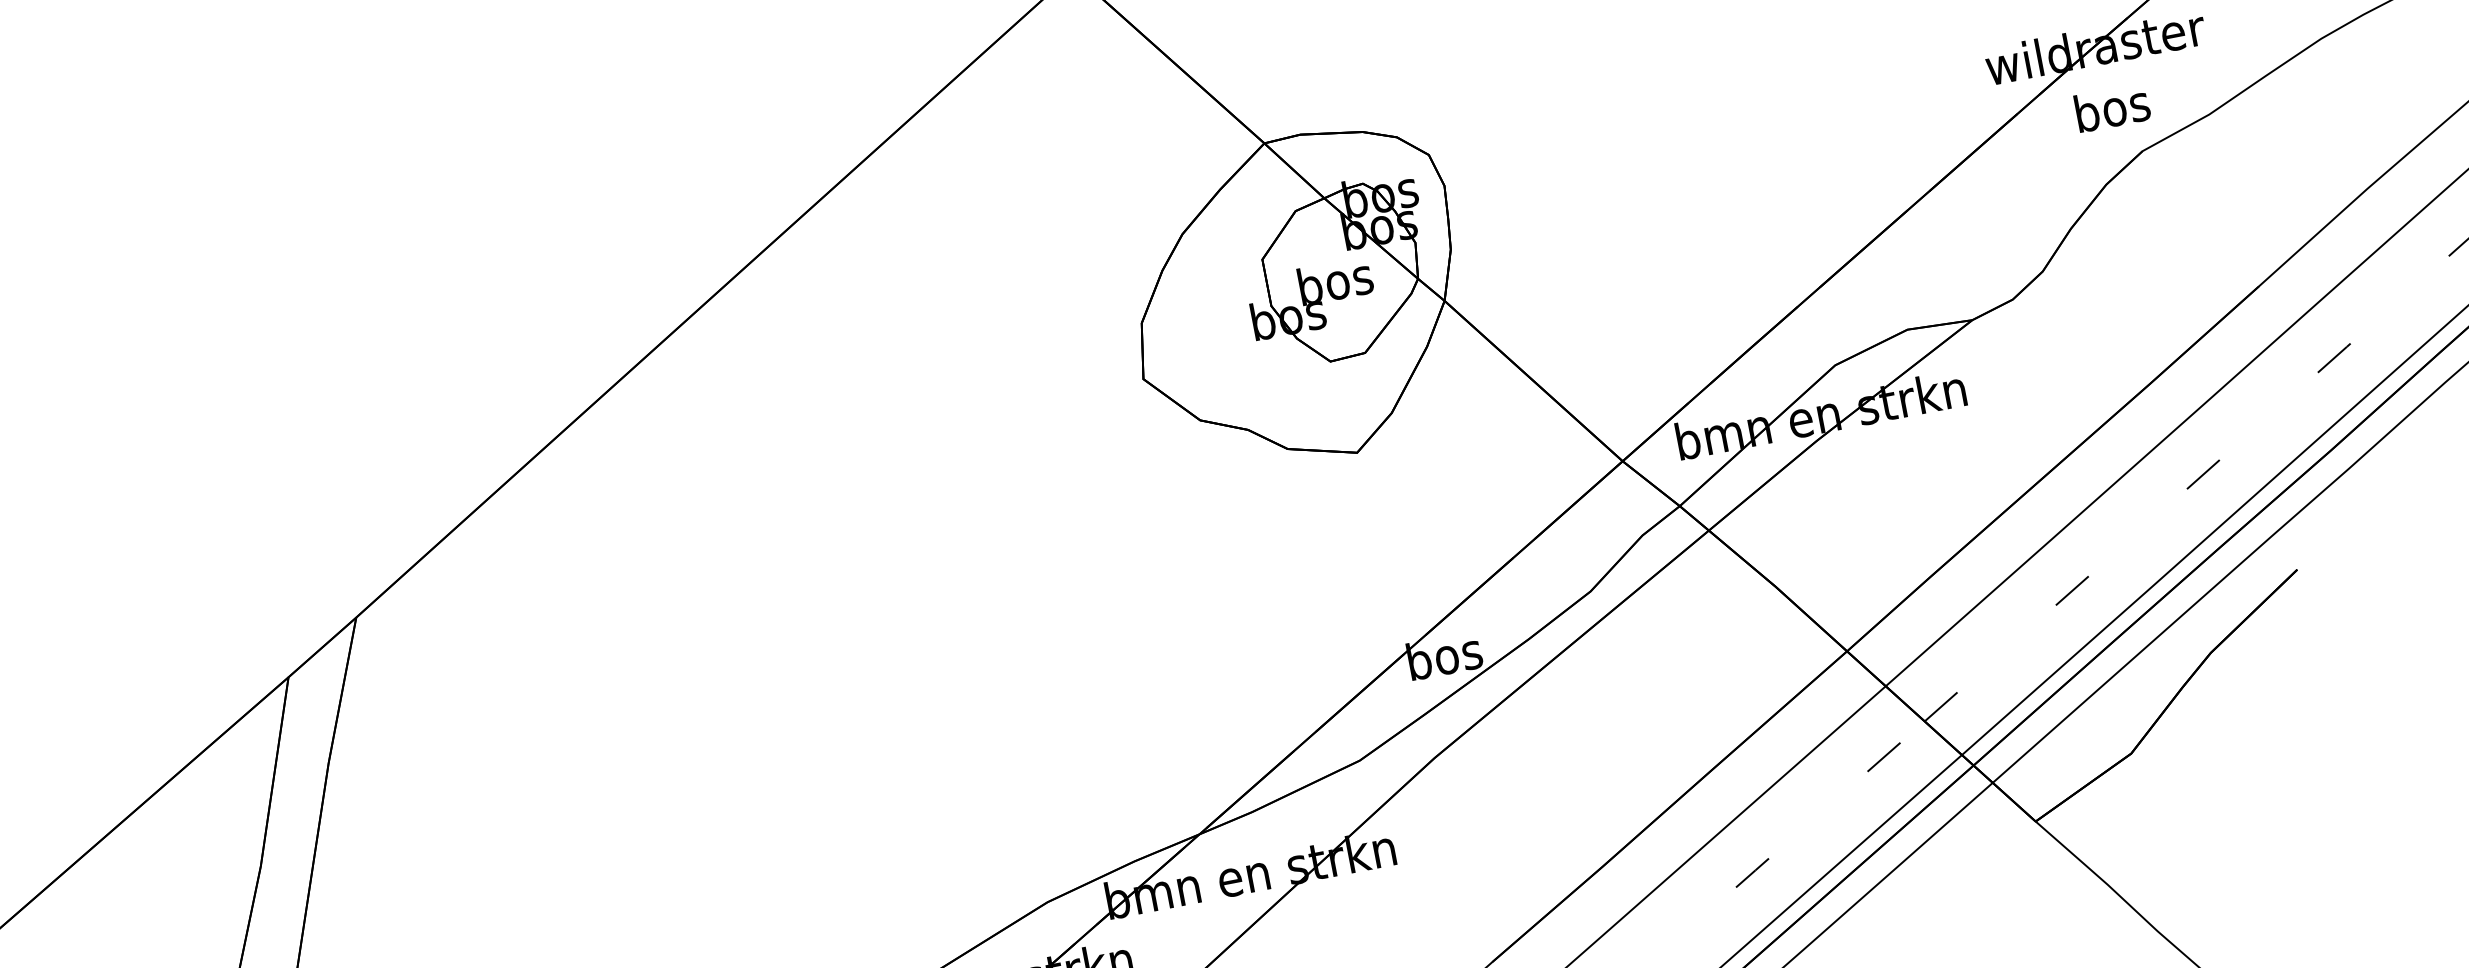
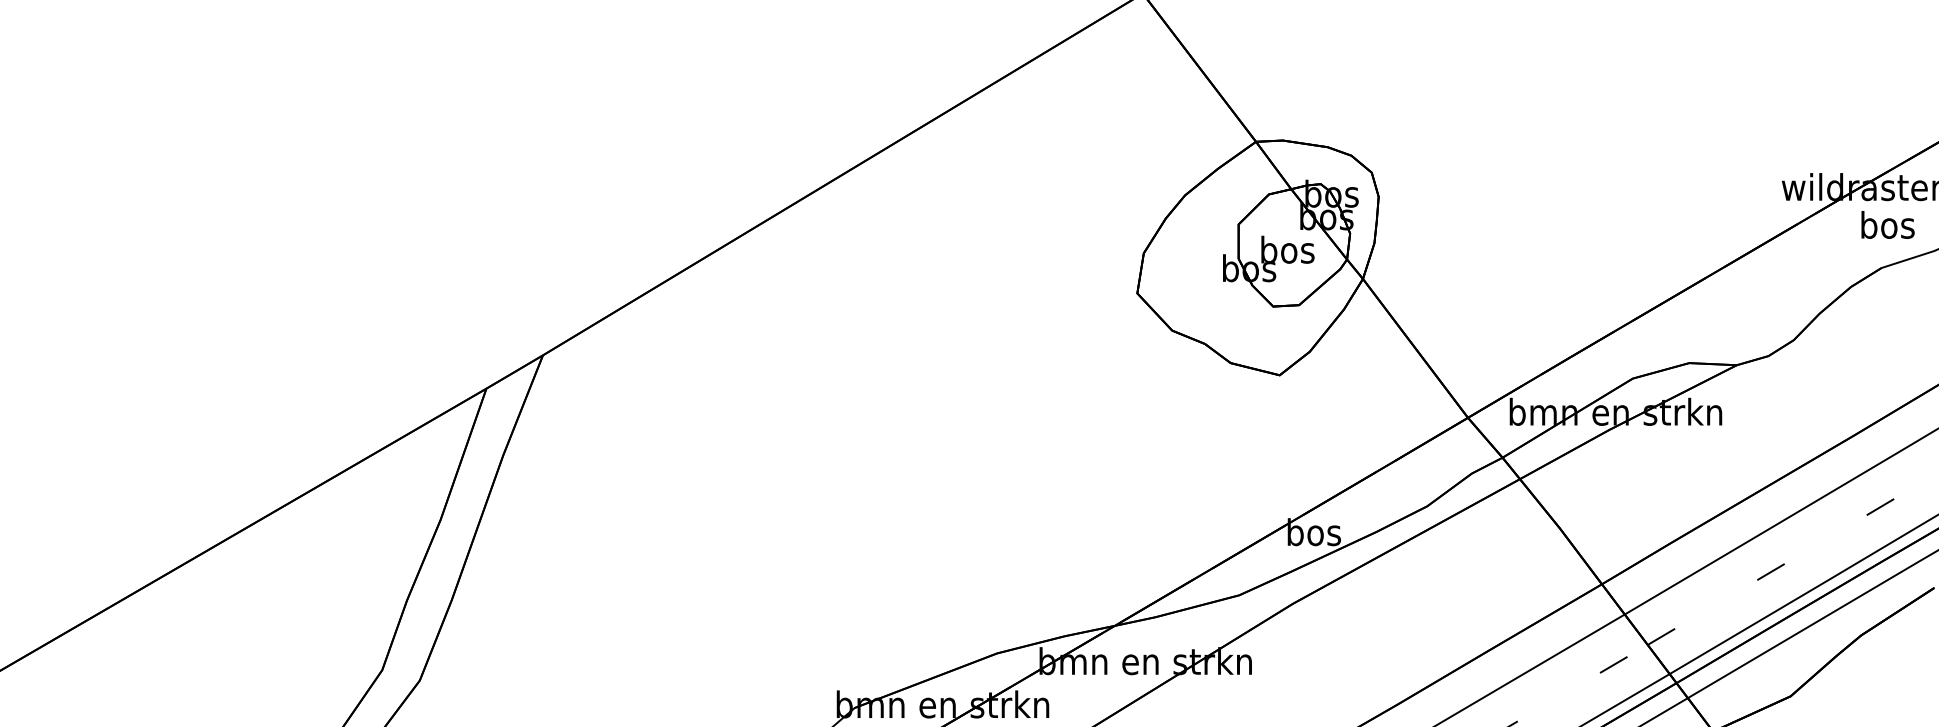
text: (2111, 107) -> (1887, 224), moved

